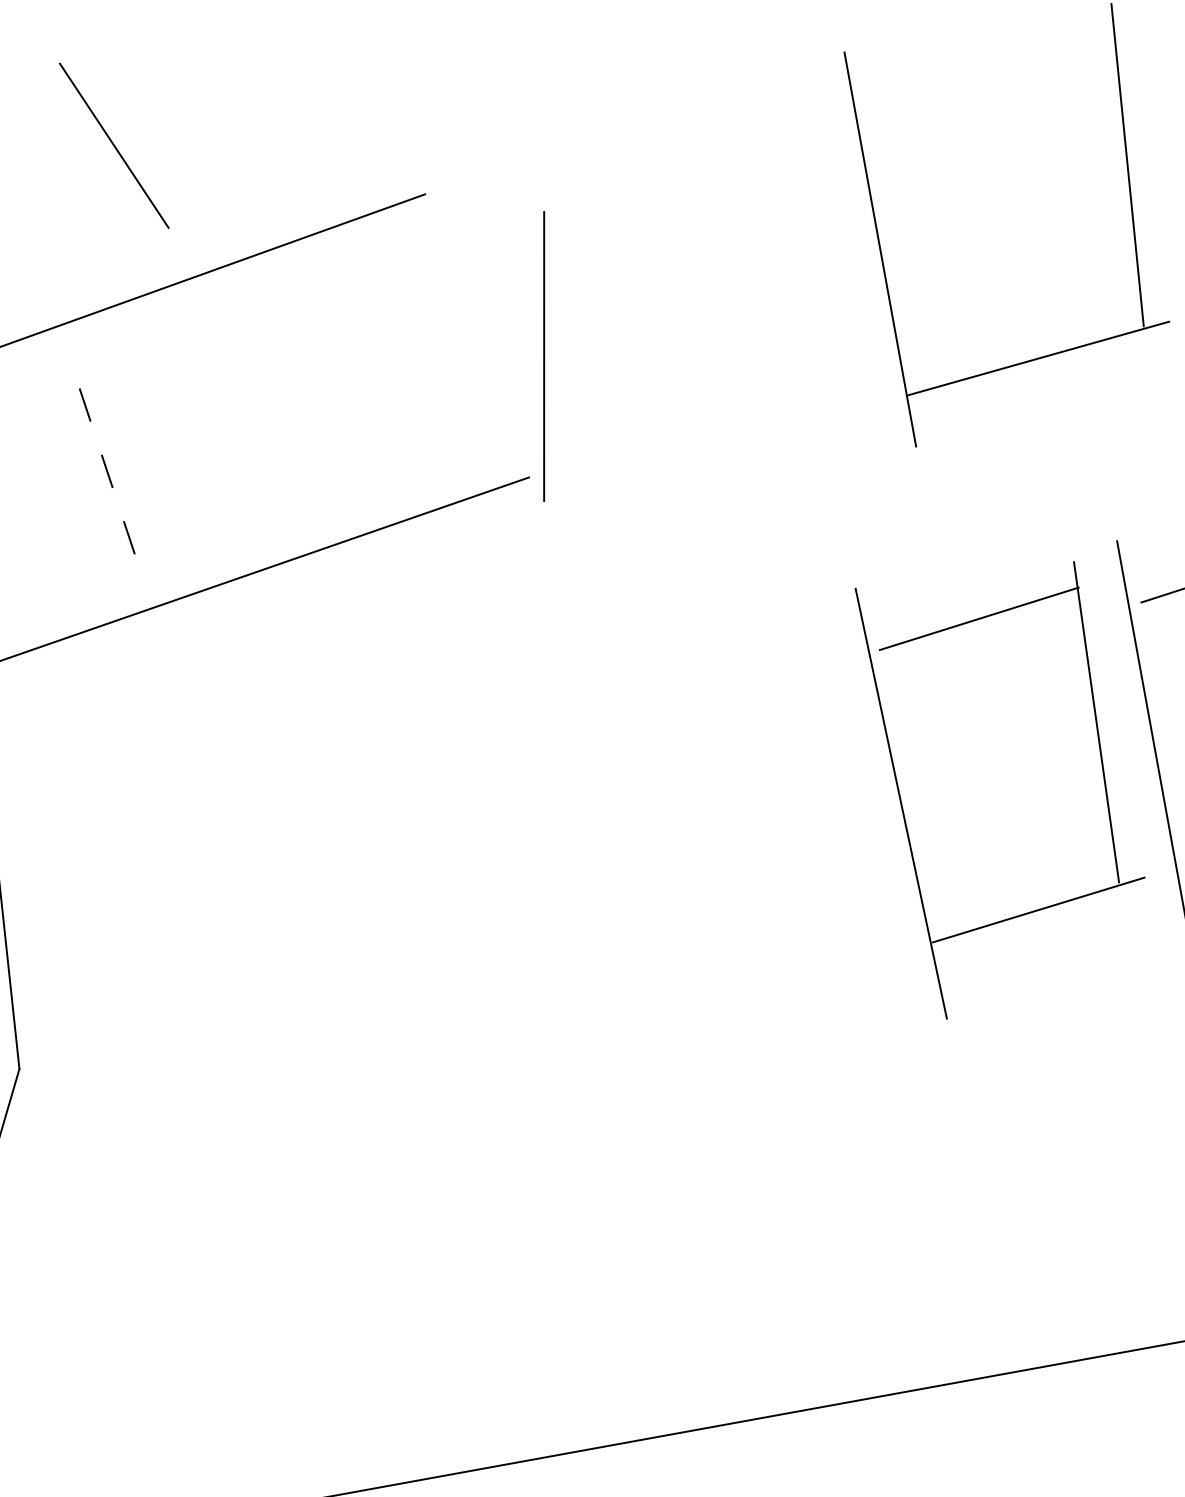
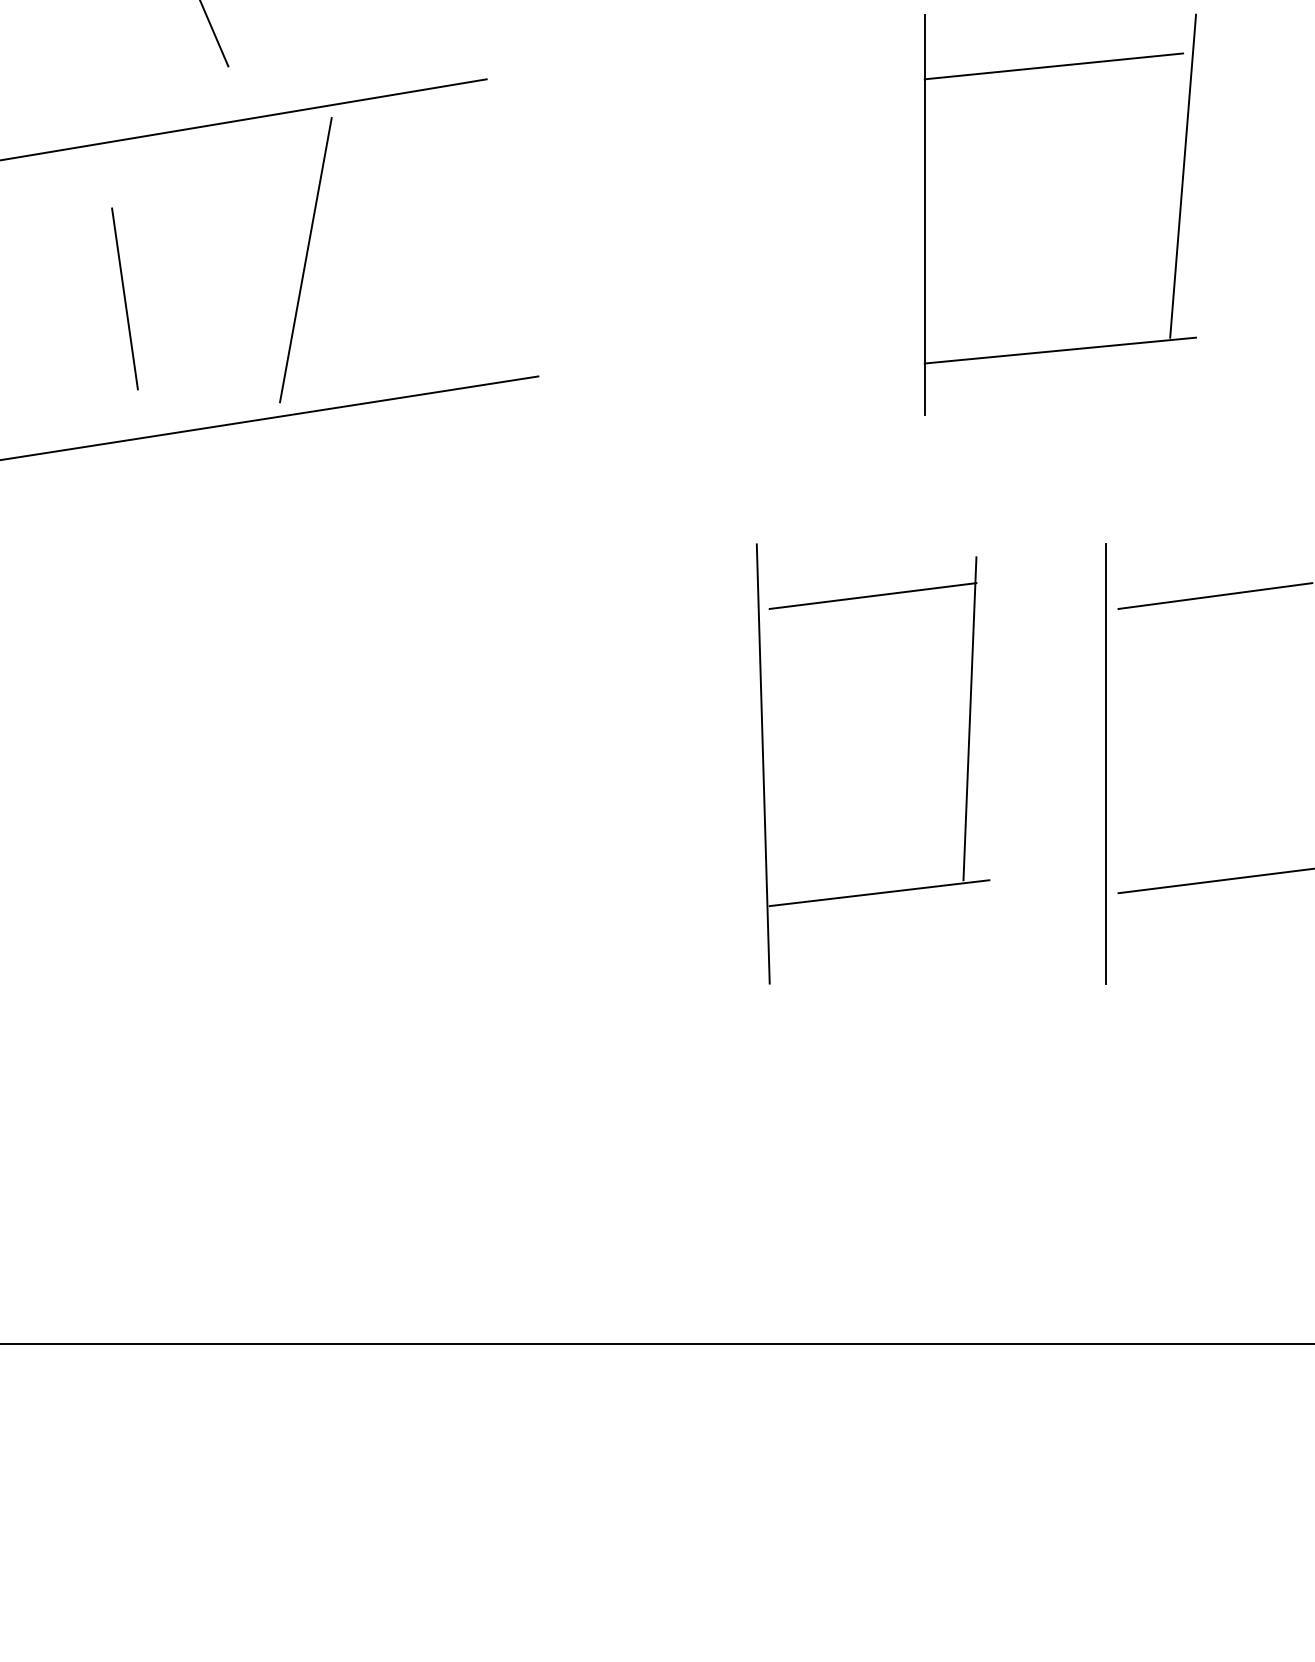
line: (980, 80) -> (1053, 66), added
line: (543, 356) -> (305, 260), moved
line: (109, 475) -> (125, 299), dashed -> solid
part: (1102, 775) -> (966, 772), moved

